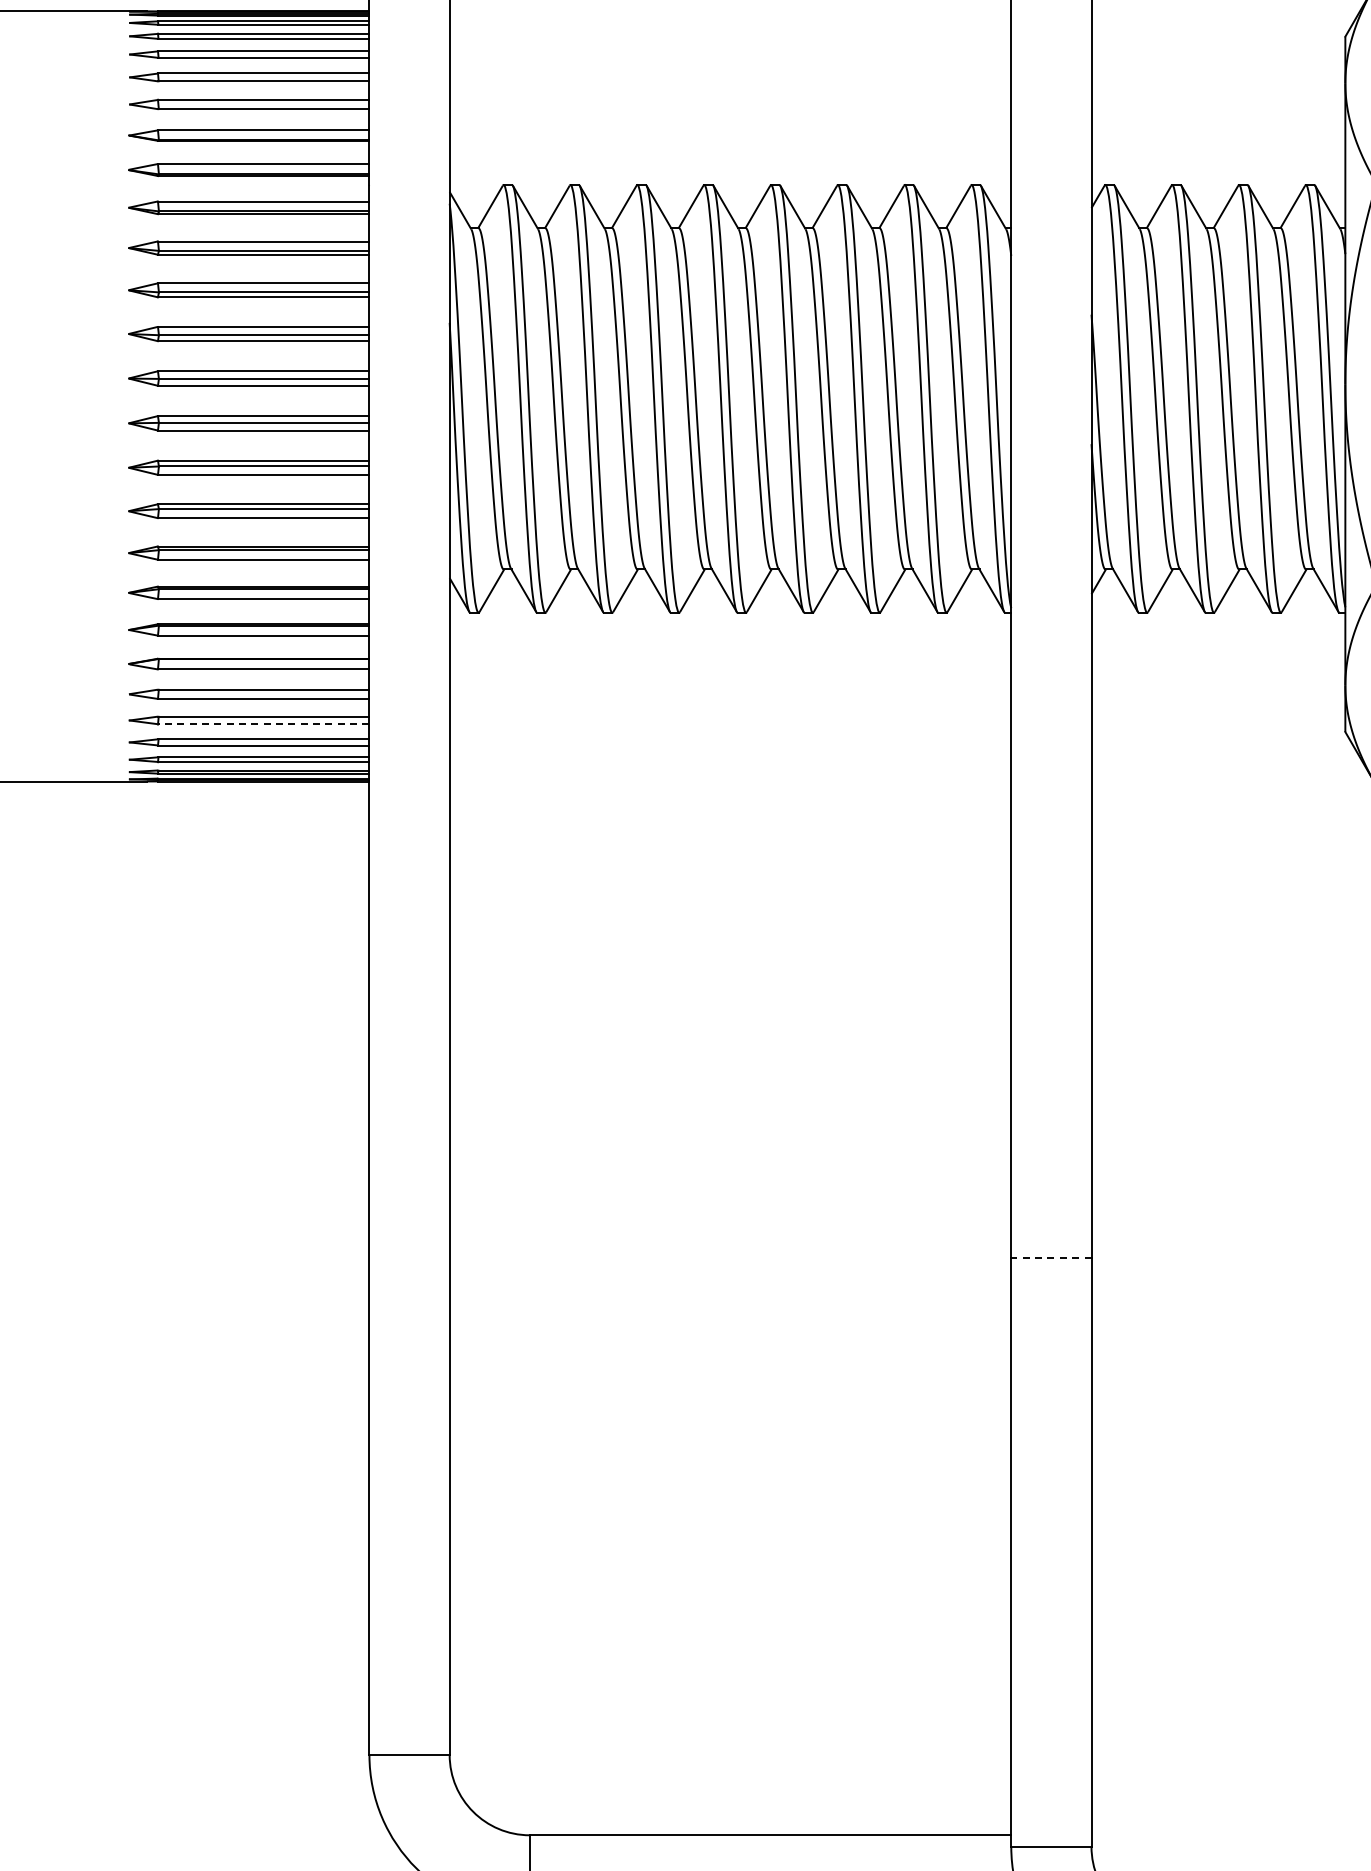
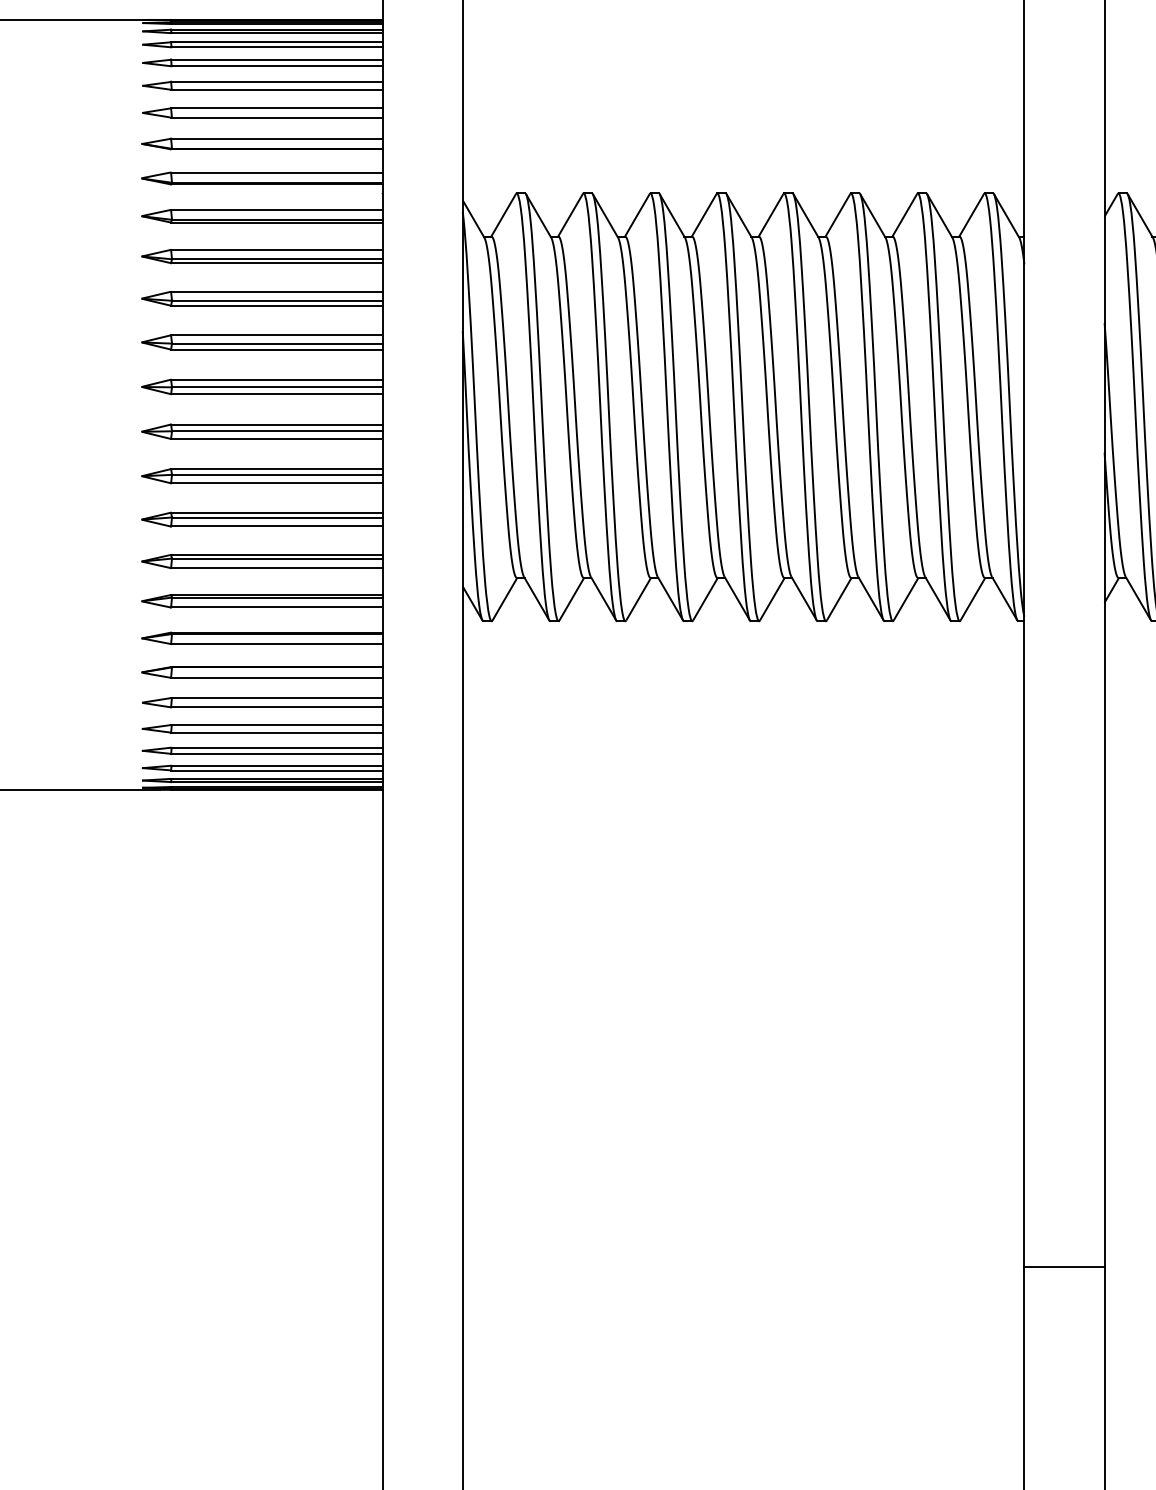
line: (263, 724) -> (276, 732), dashed -> solid
line: (1050, 1258) -> (1063, 1266), dashed -> solid

